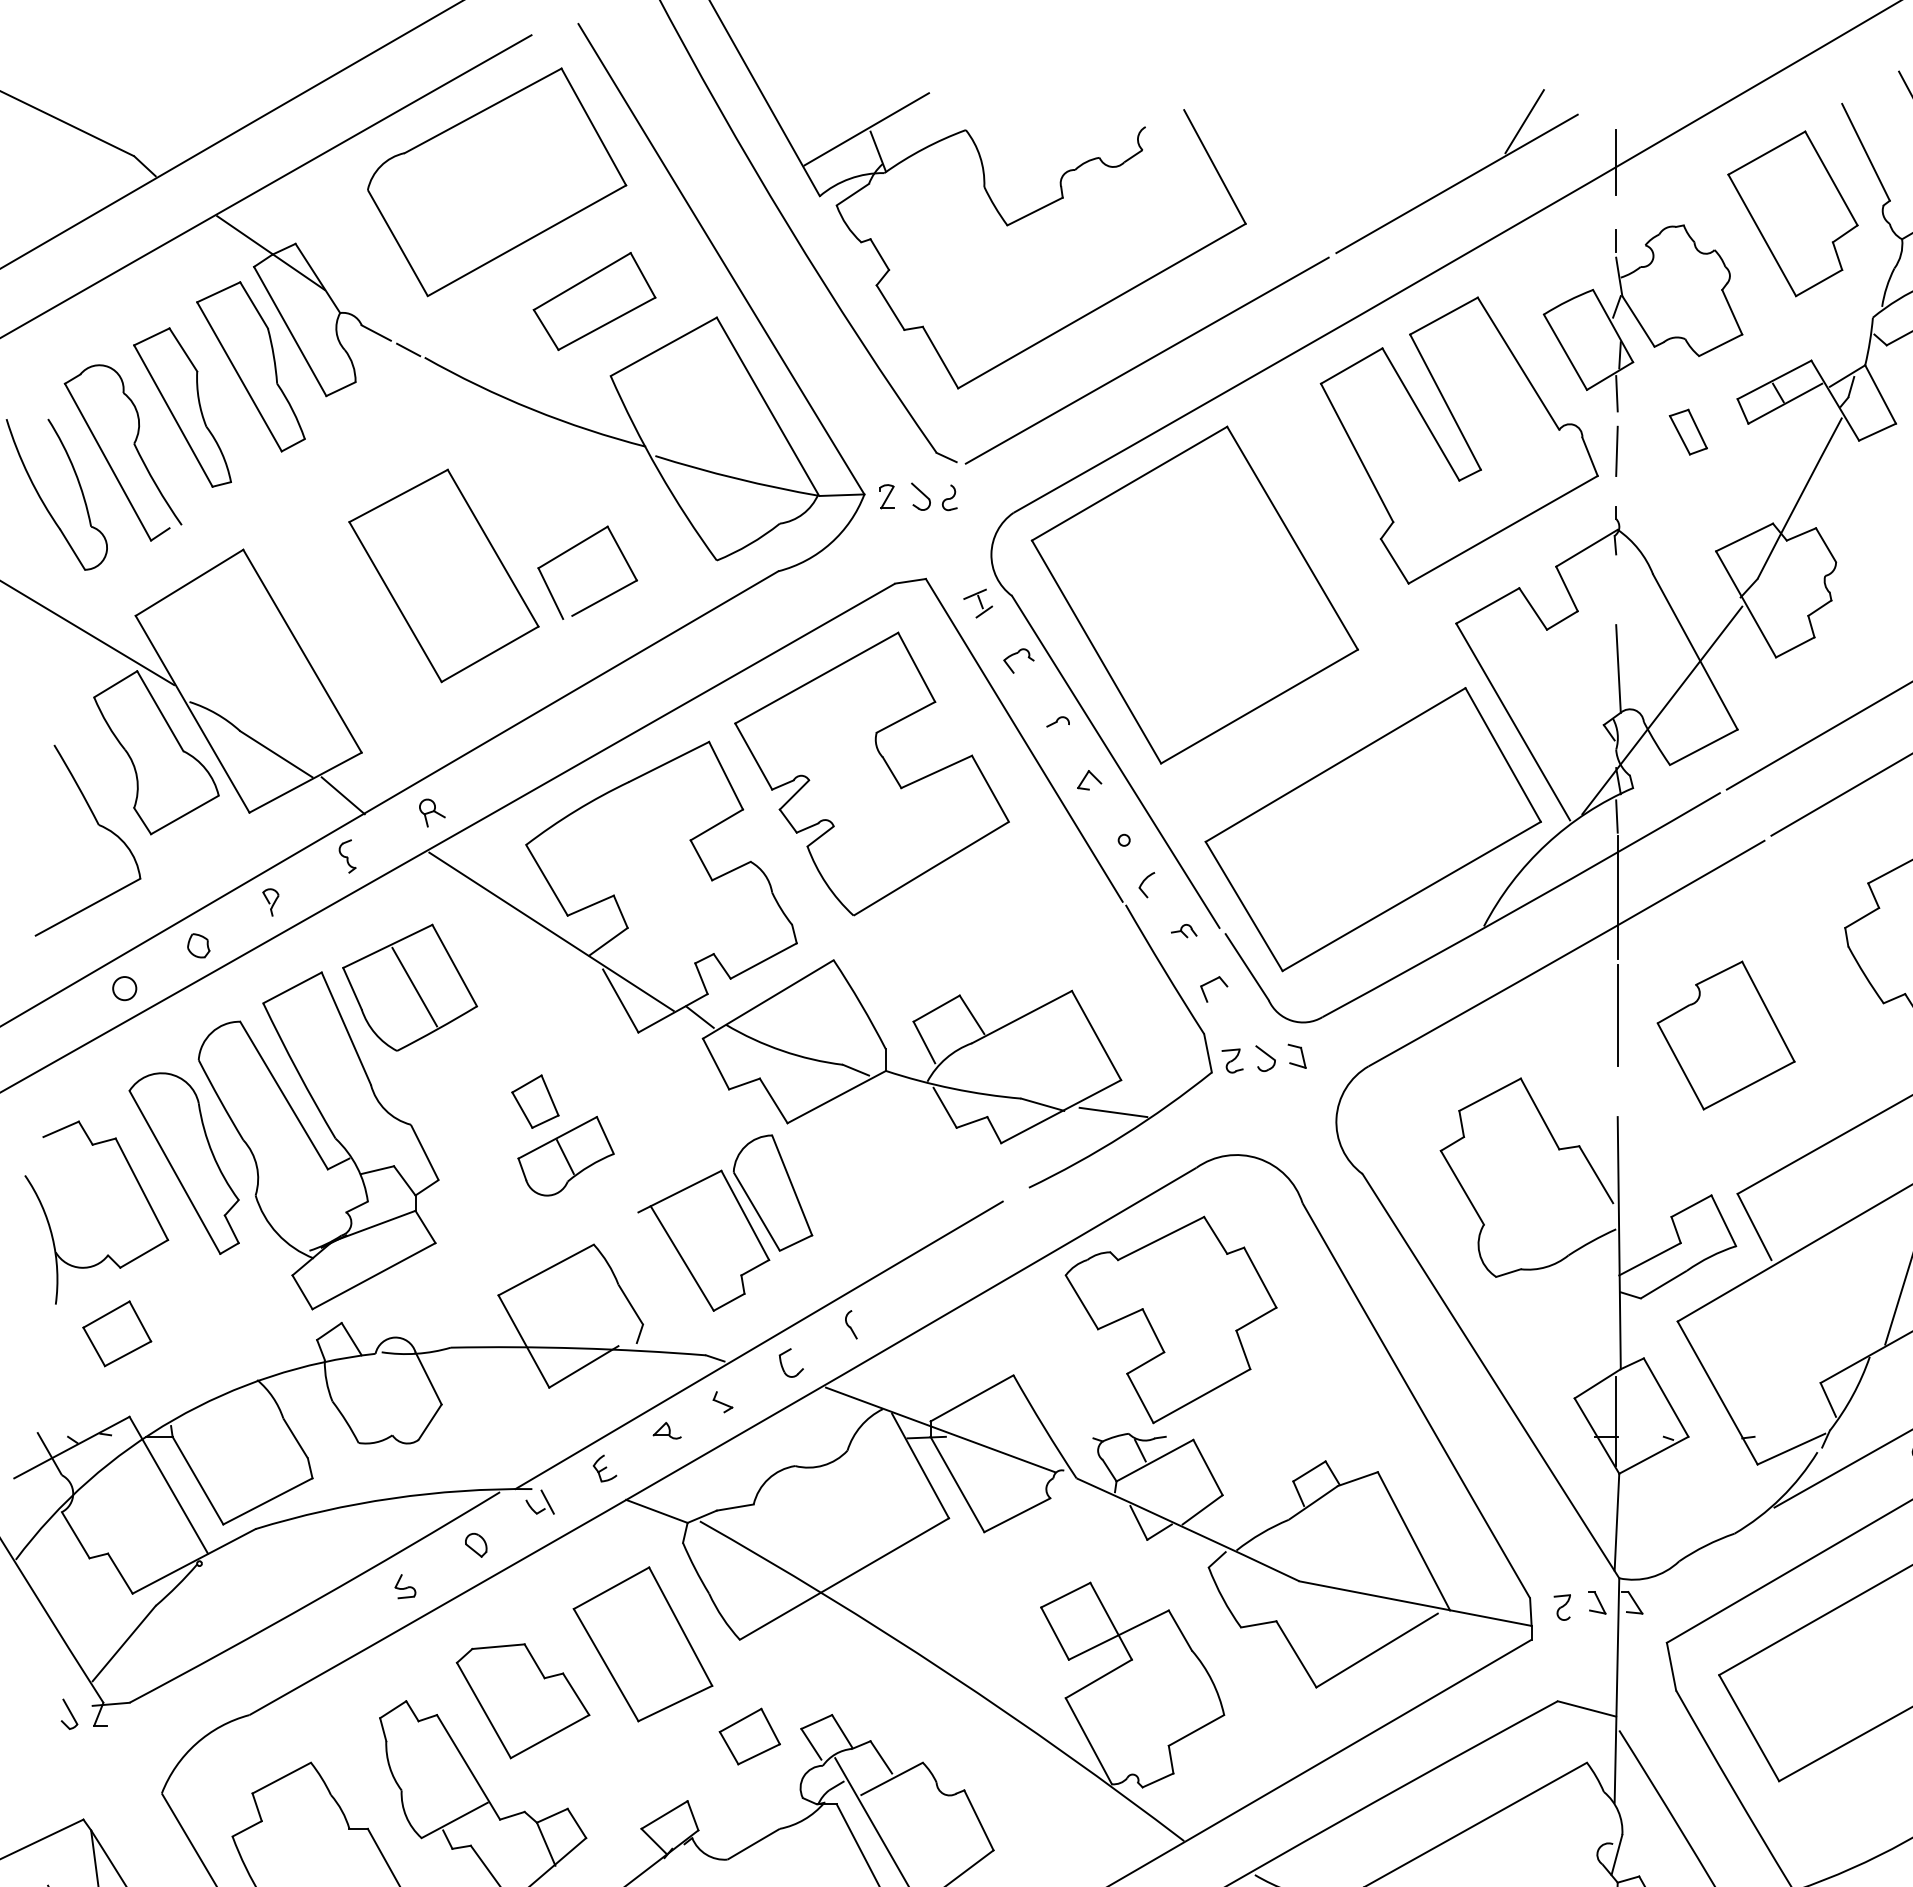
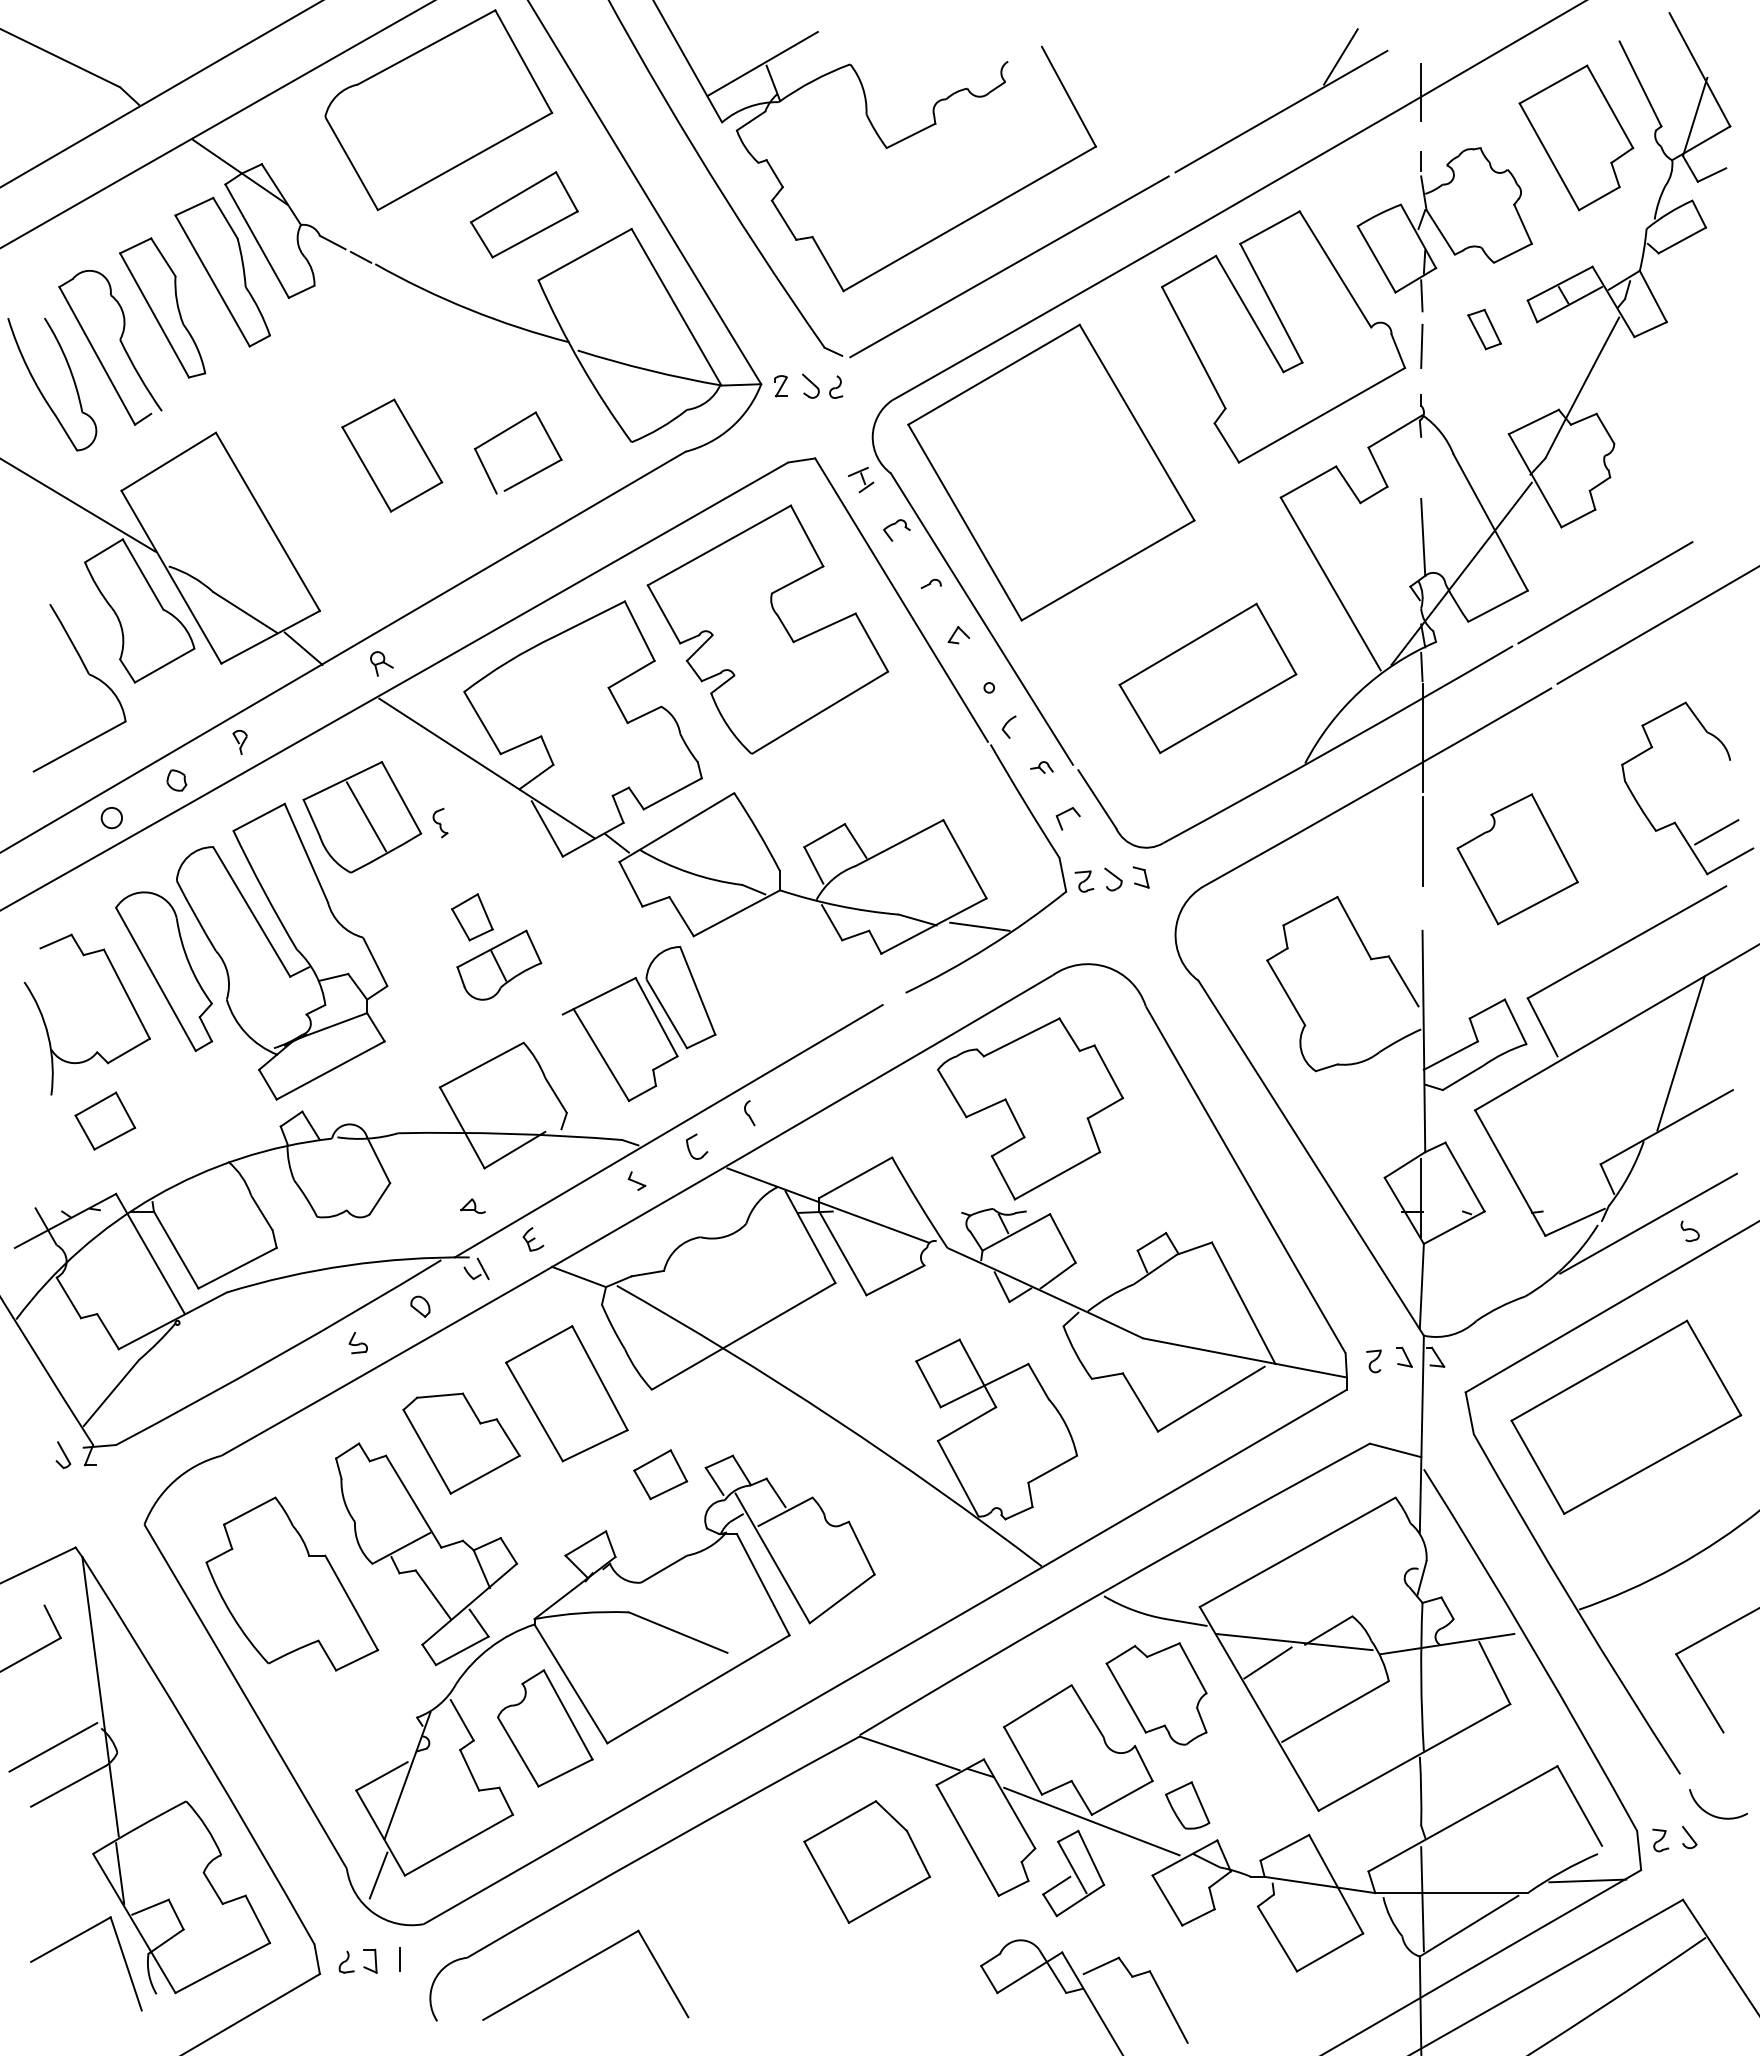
part: (444, 575) -> (392, 455), size x0.6
part: (1372, 829) -> (1207, 678), size x0.6
part: (347, 855) -> (440, 822), moved
part: (666, 1429) -> (472, 1205), moved

